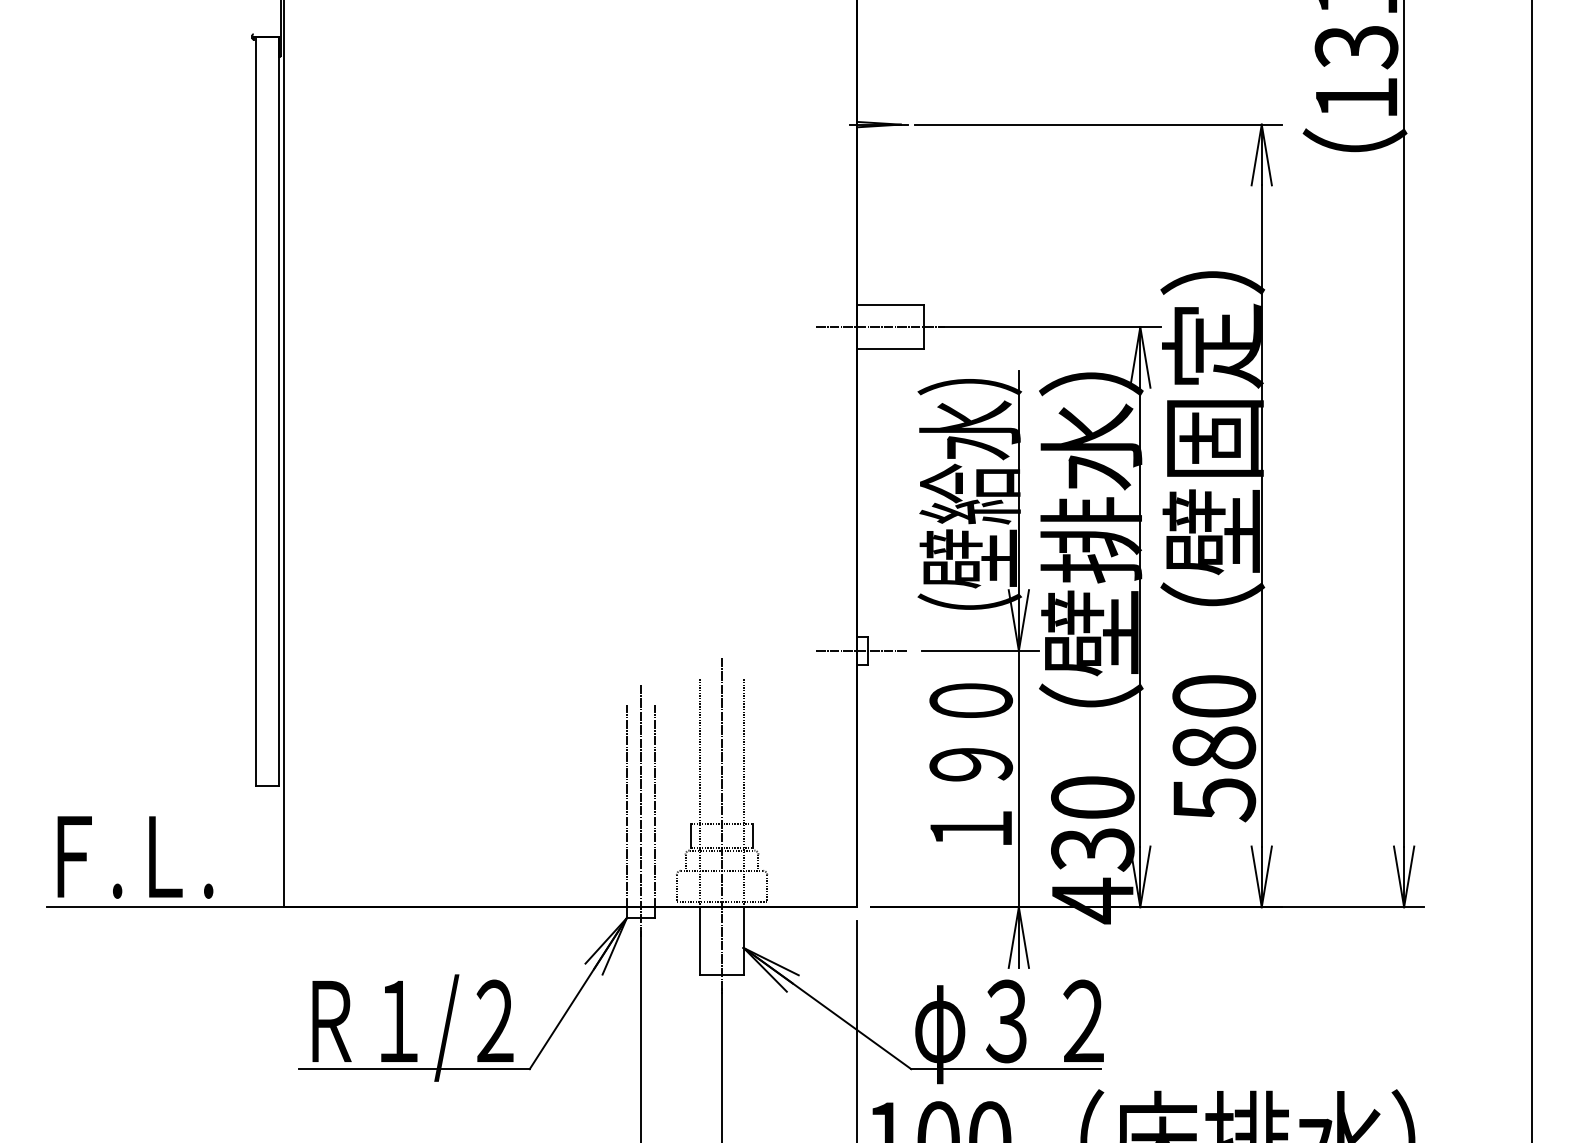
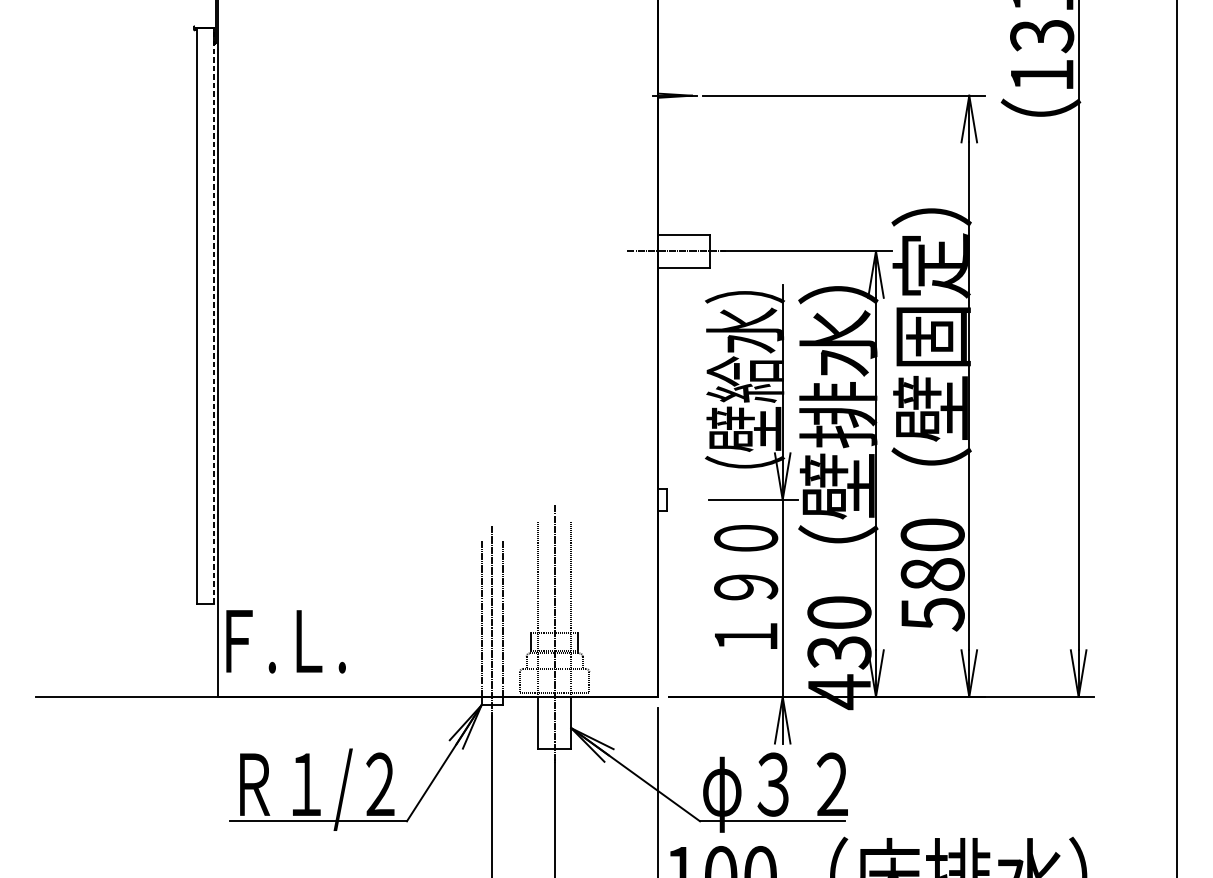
line: (278, 410) -> (213, 315), solid -> dashed
line: (862, 650) -> (662, 499), removed
text: (135, 857) -> (286, 641), moved

